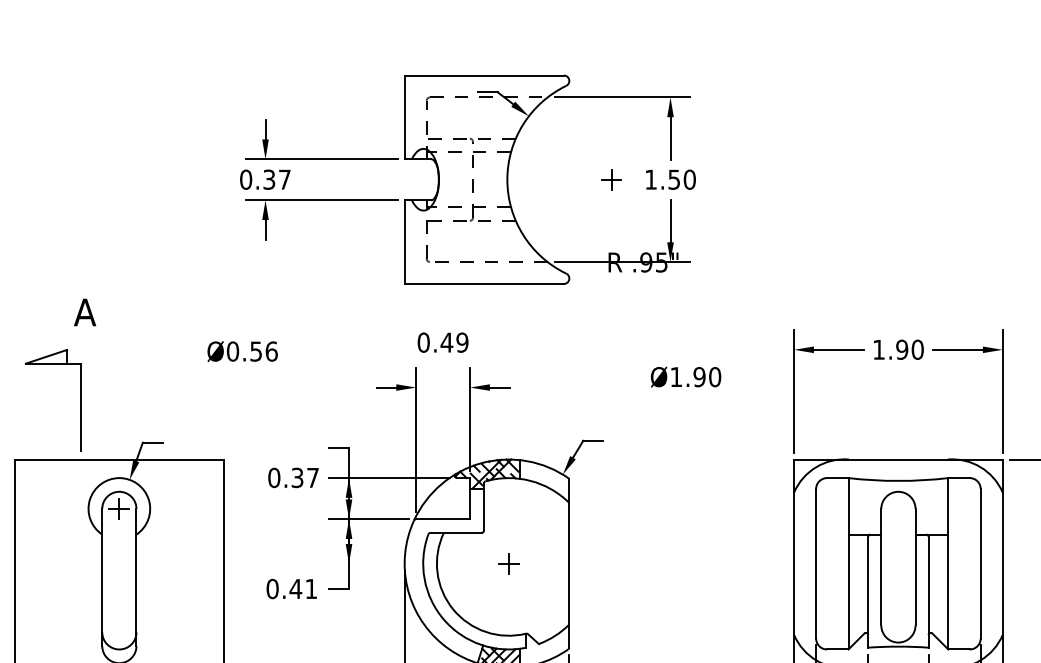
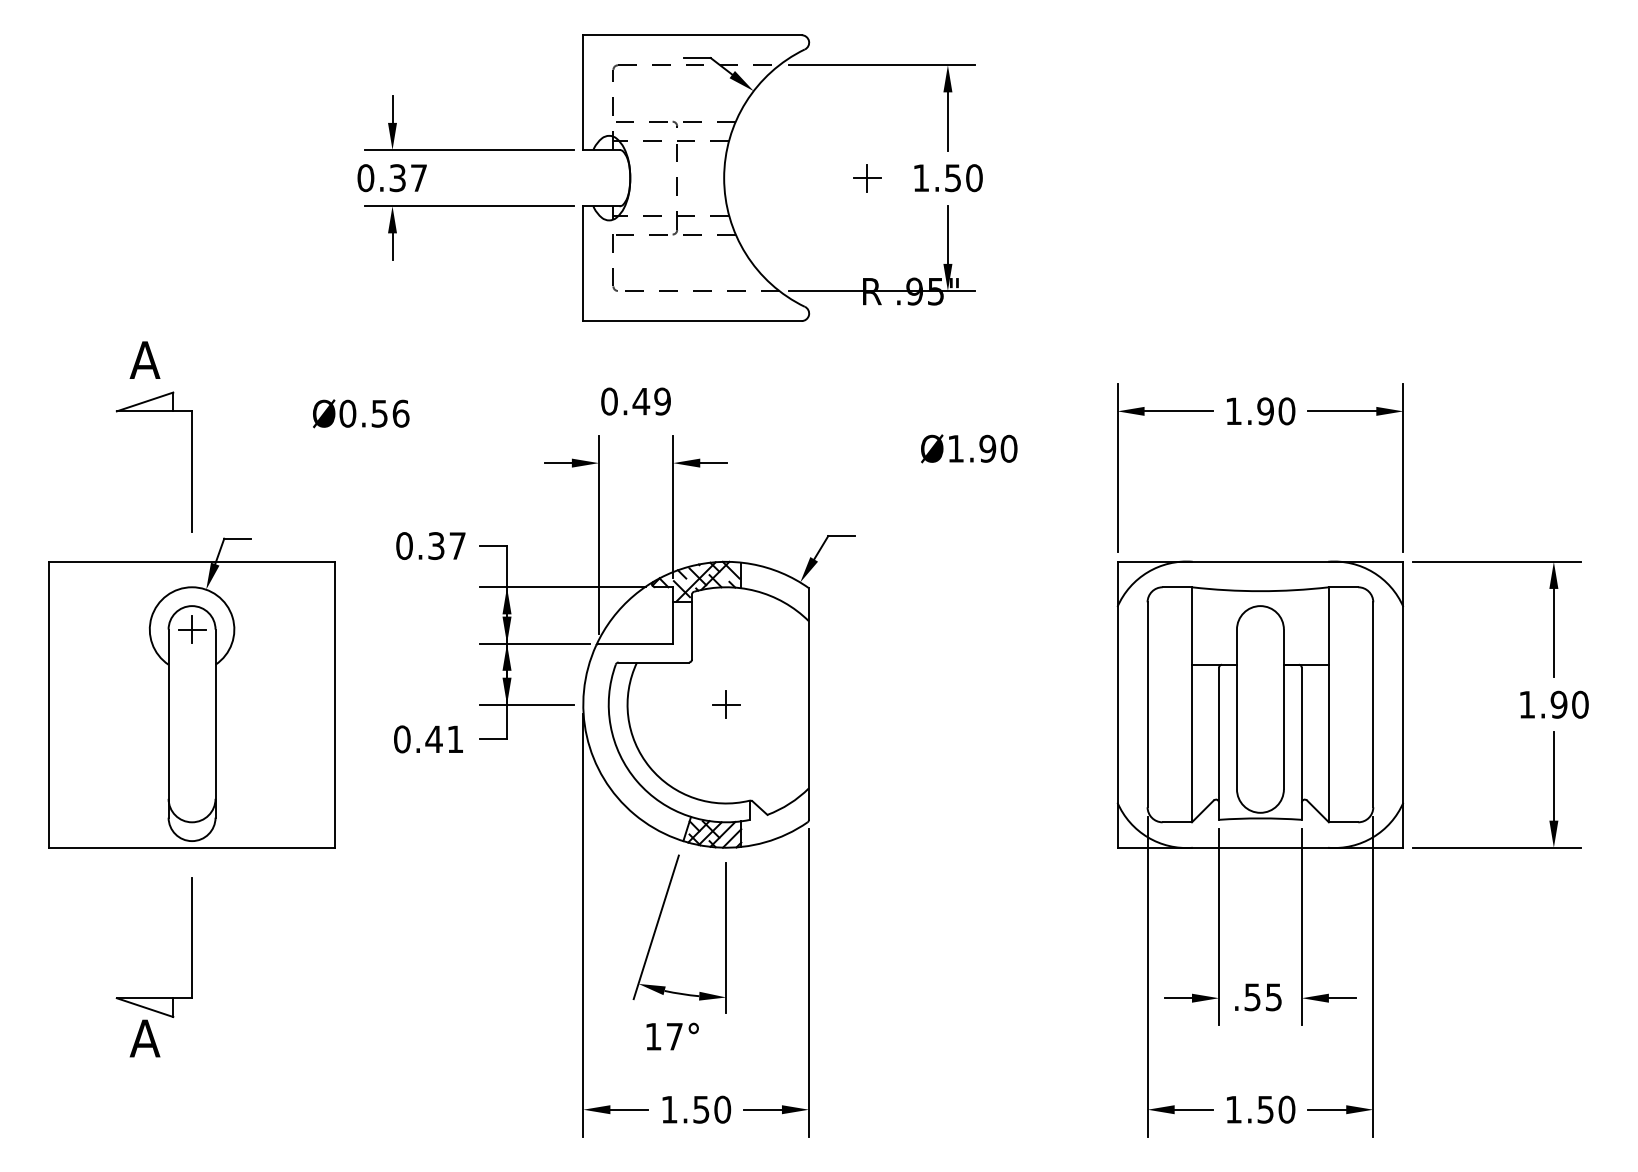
part: (80, 400) -> (191, 461), moved
text: (293, 477) -> (430, 545), moved
line: (363, 563) -> (526, 704), added

